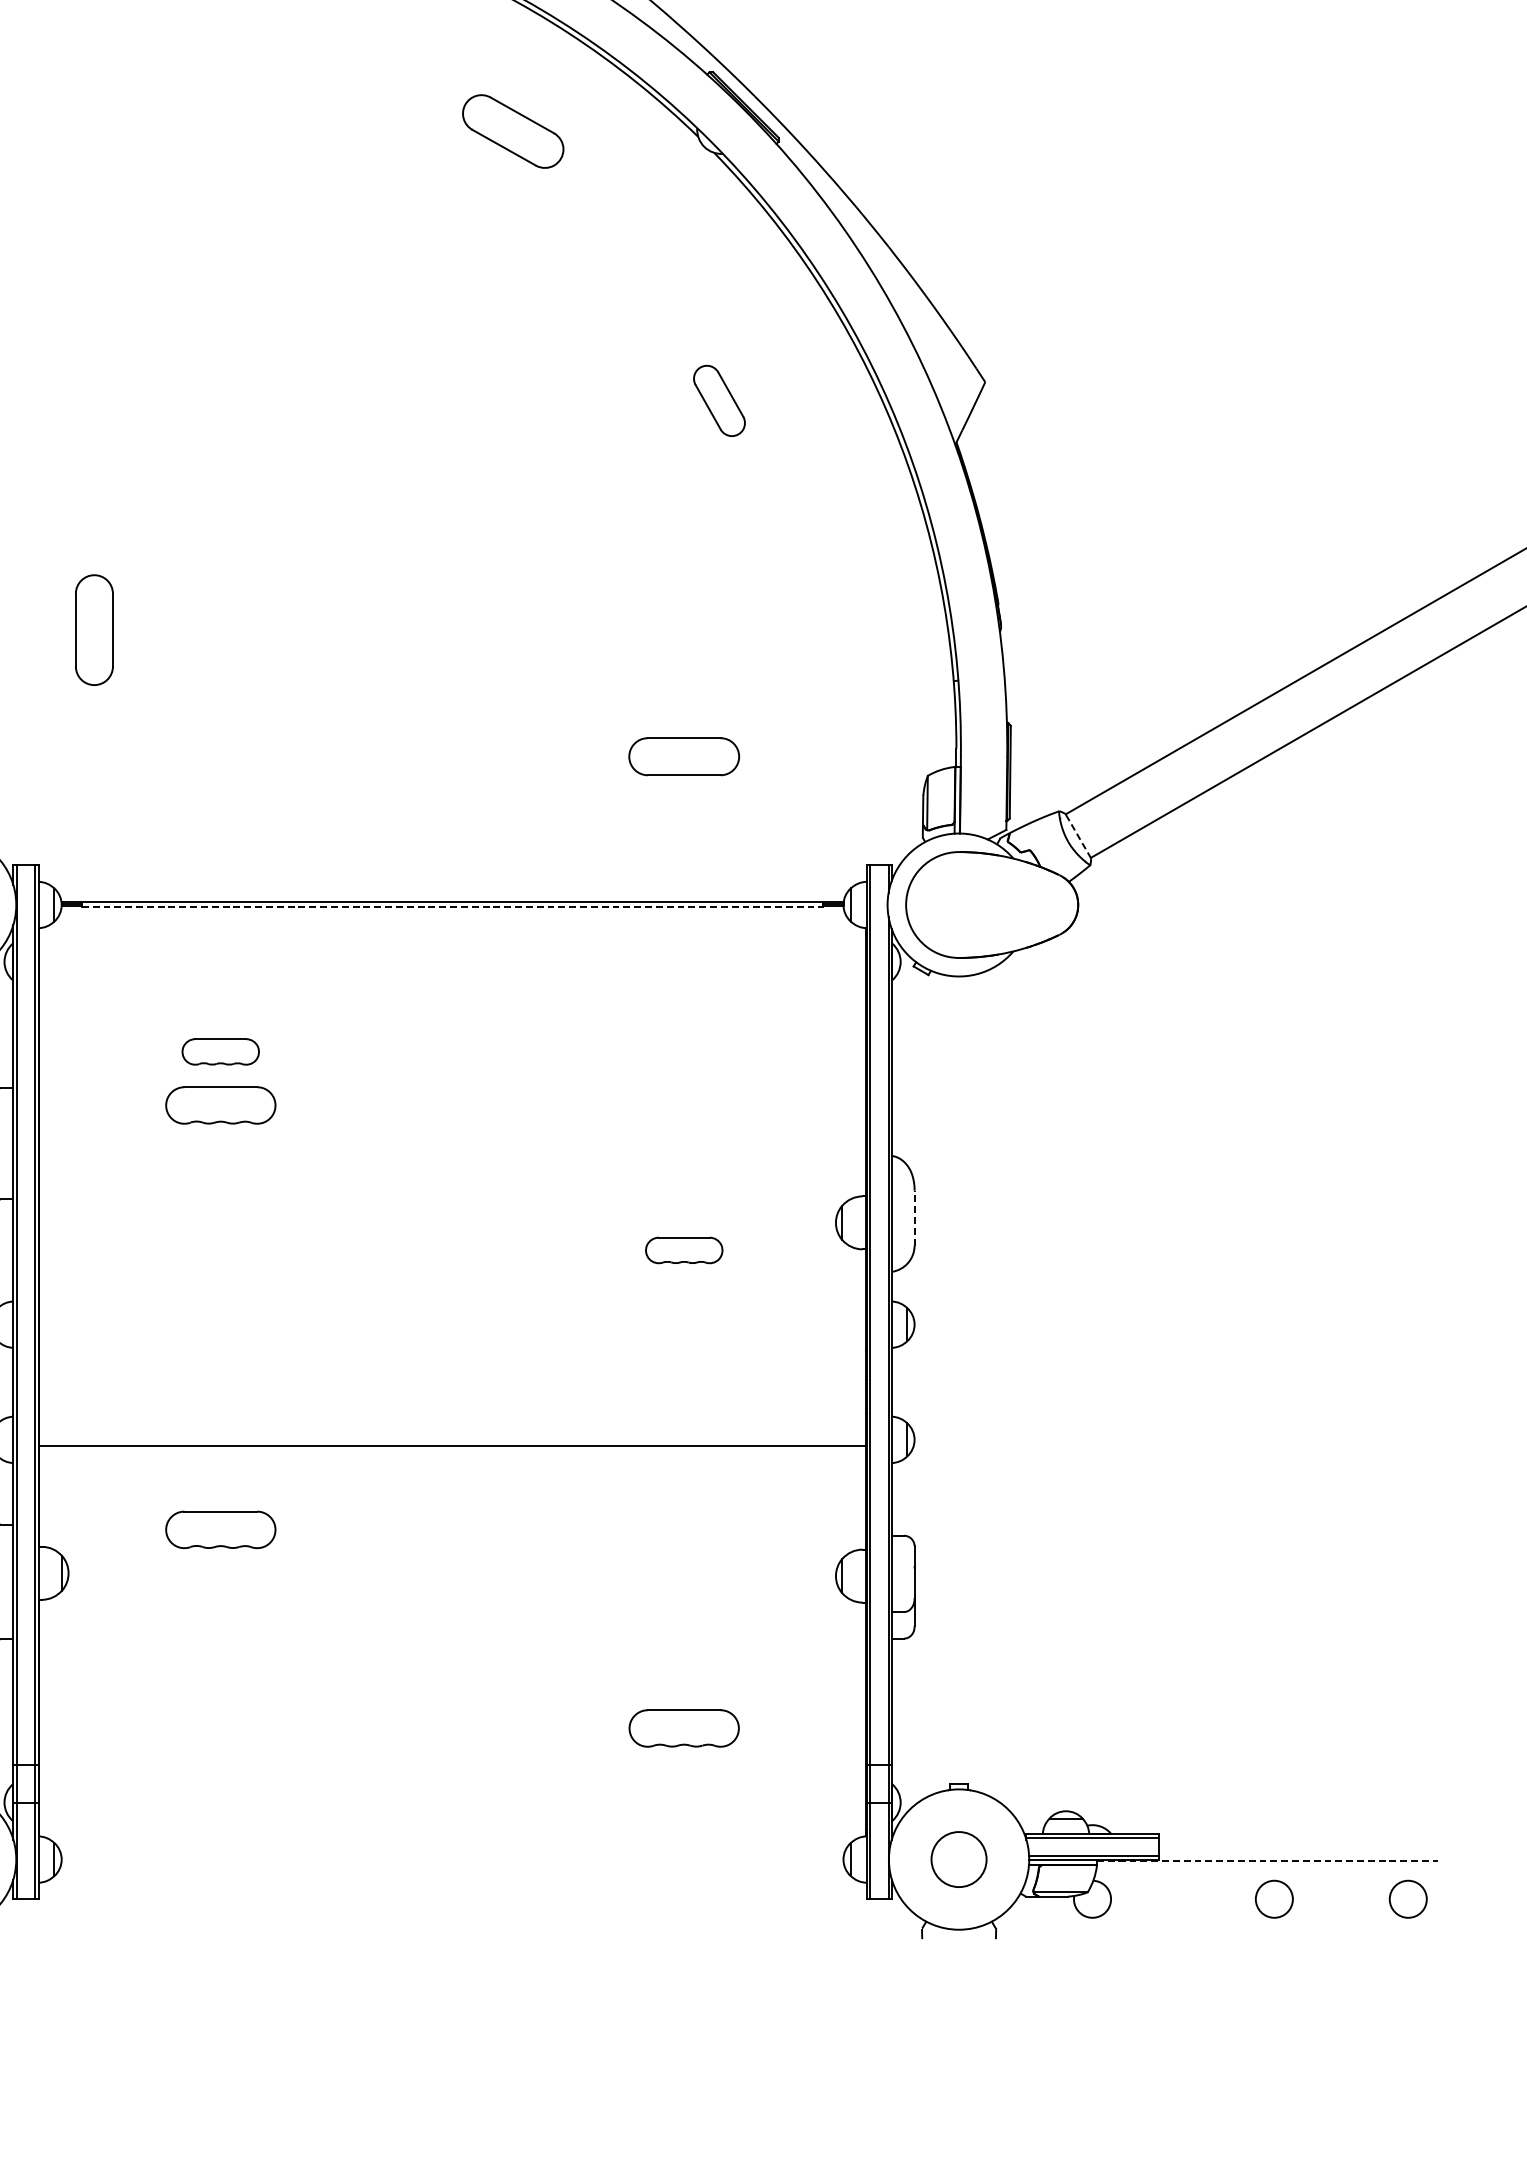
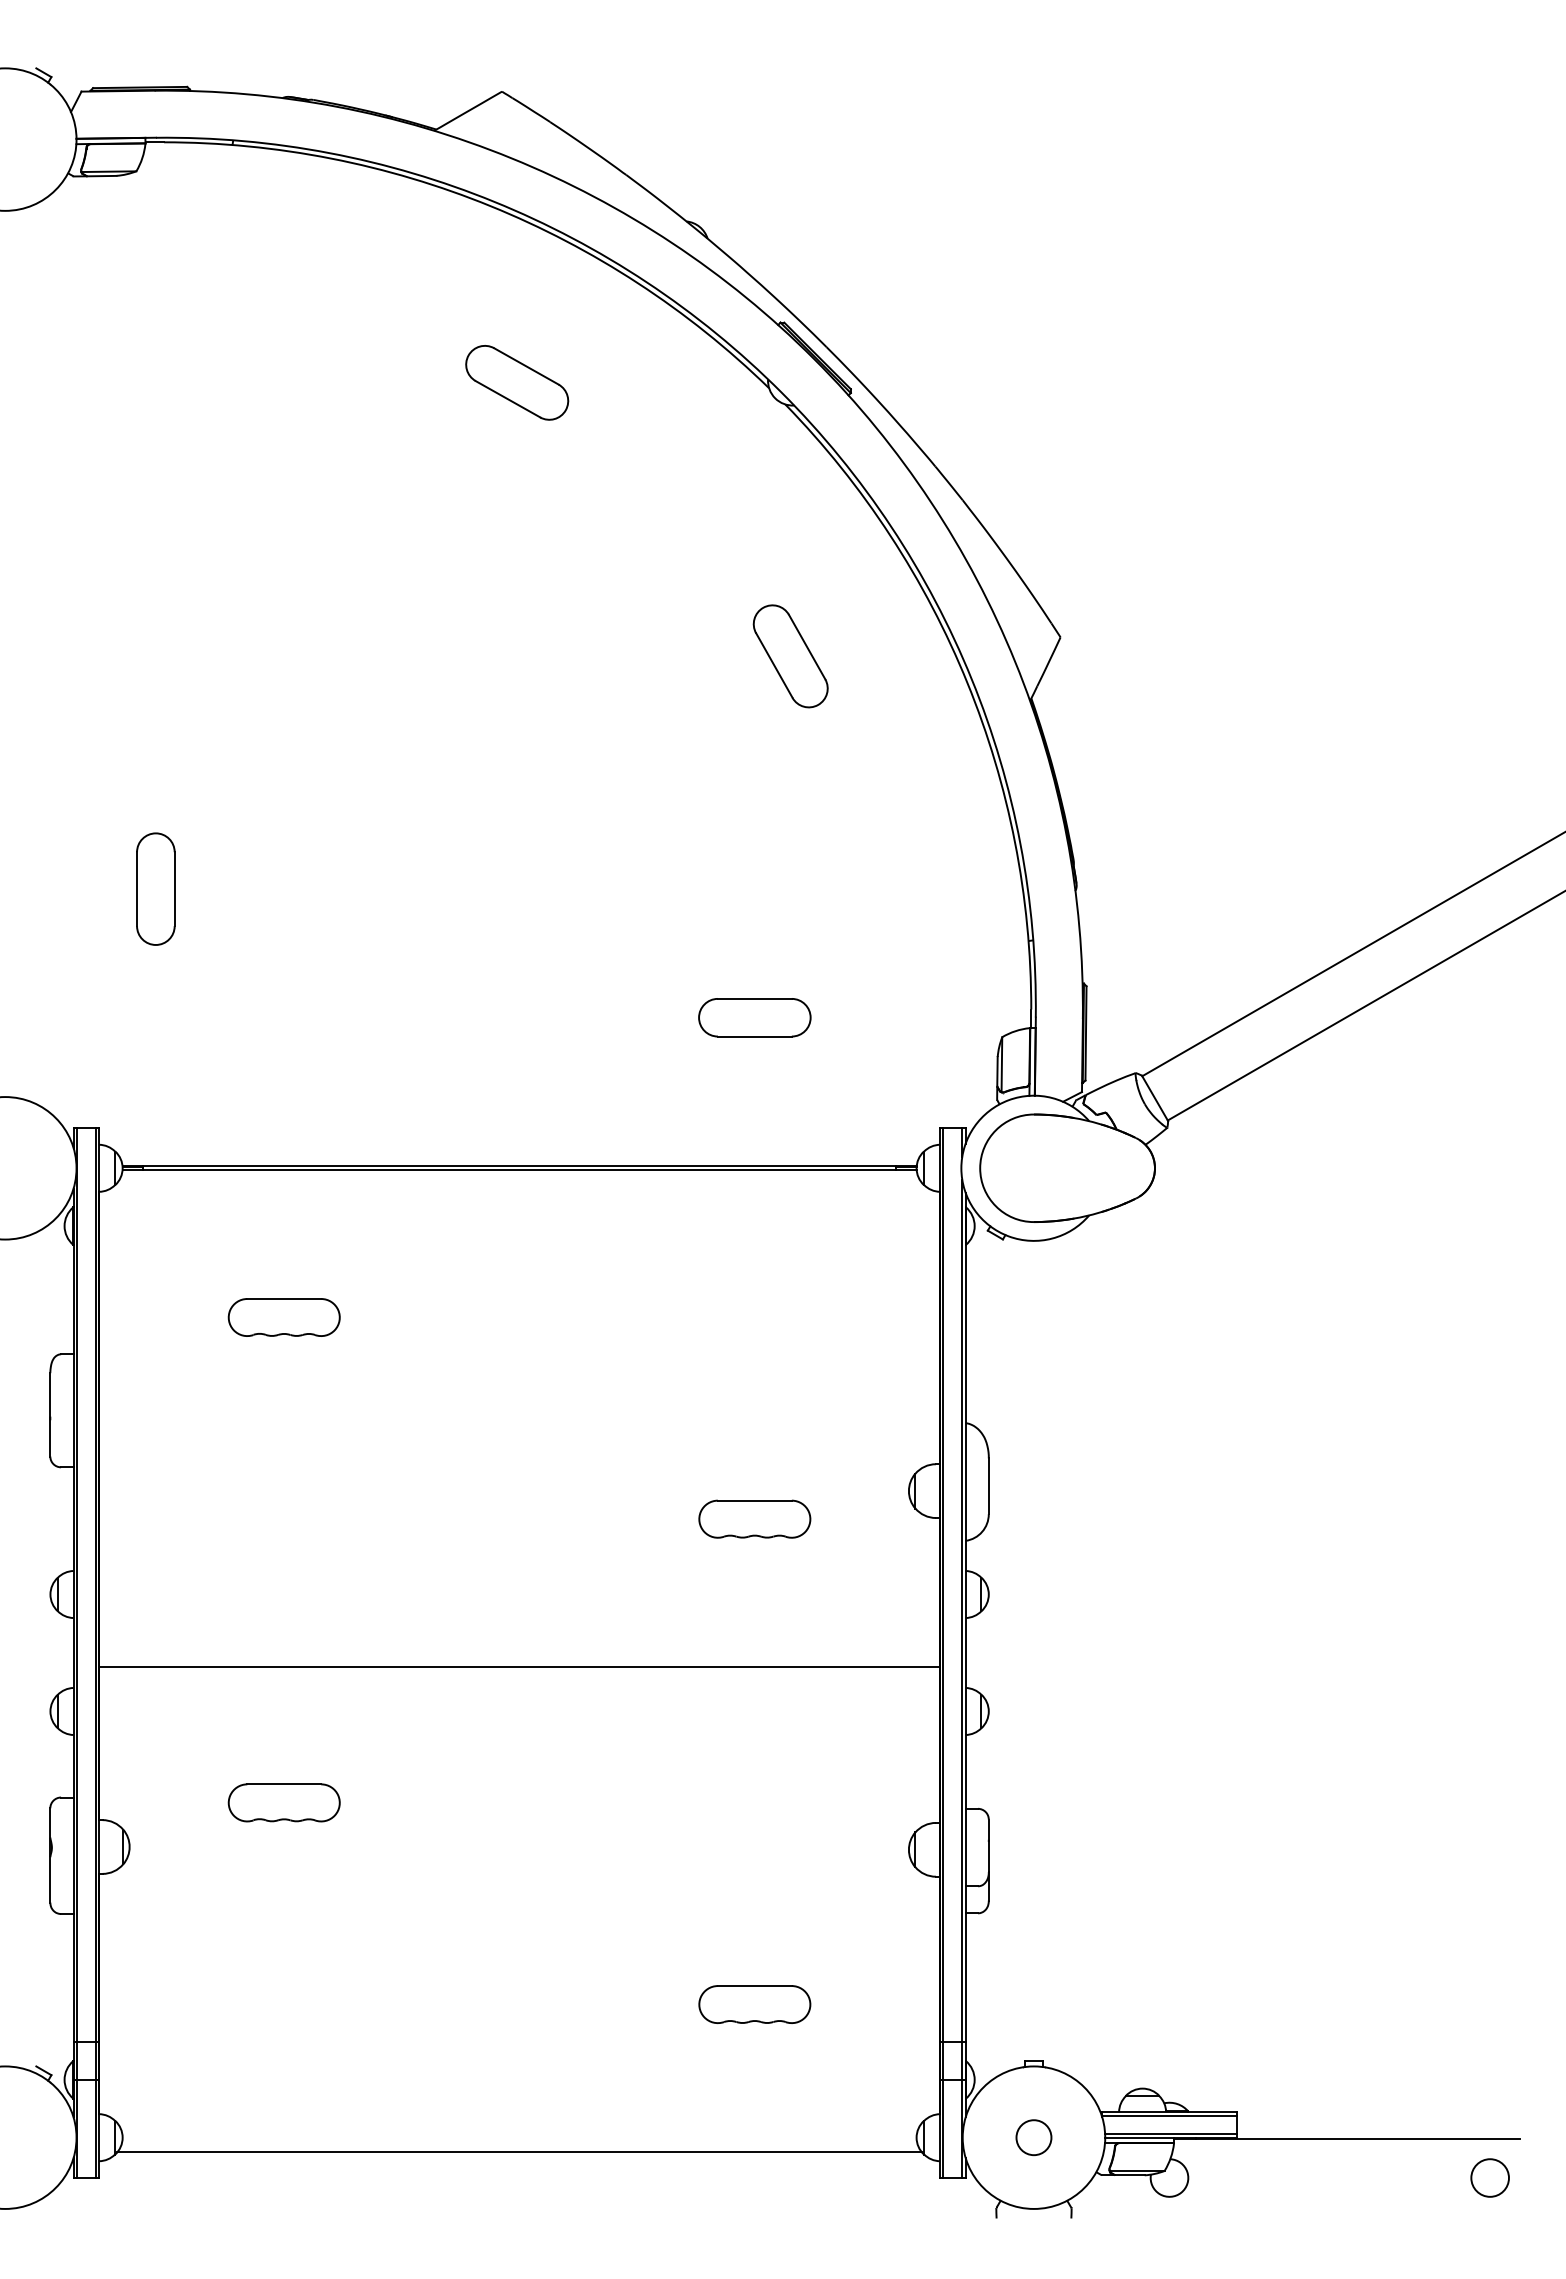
part: (513, 131) -> (517, 382), moved
part: (719, 401) -> (790, 656), size x1.43
line: (1077, 835) -> (1154, 1097), dashed -> solid
line: (453, 907) -> (520, 1170), dashed -> solid
part: (220, 1051) -> (283, 1317), size x1.43
part: (220, 1105) -> (283, 1371), removed
line: (914, 1218) -> (988, 1486), dashed -> solid
part: (683, 1249) -> (754, 1518), size x1.43
line: (452, 1446) -> (519, 1667), moved
circle: (958, 1859) -> (1033, 2137), size x0.62
line: (1266, 1861) -> (1346, 2139), dashed -> solid
line: (452, 1874) -> (519, 2152), added
circle: (1273, 1898) -> (1353, 2177), removed

